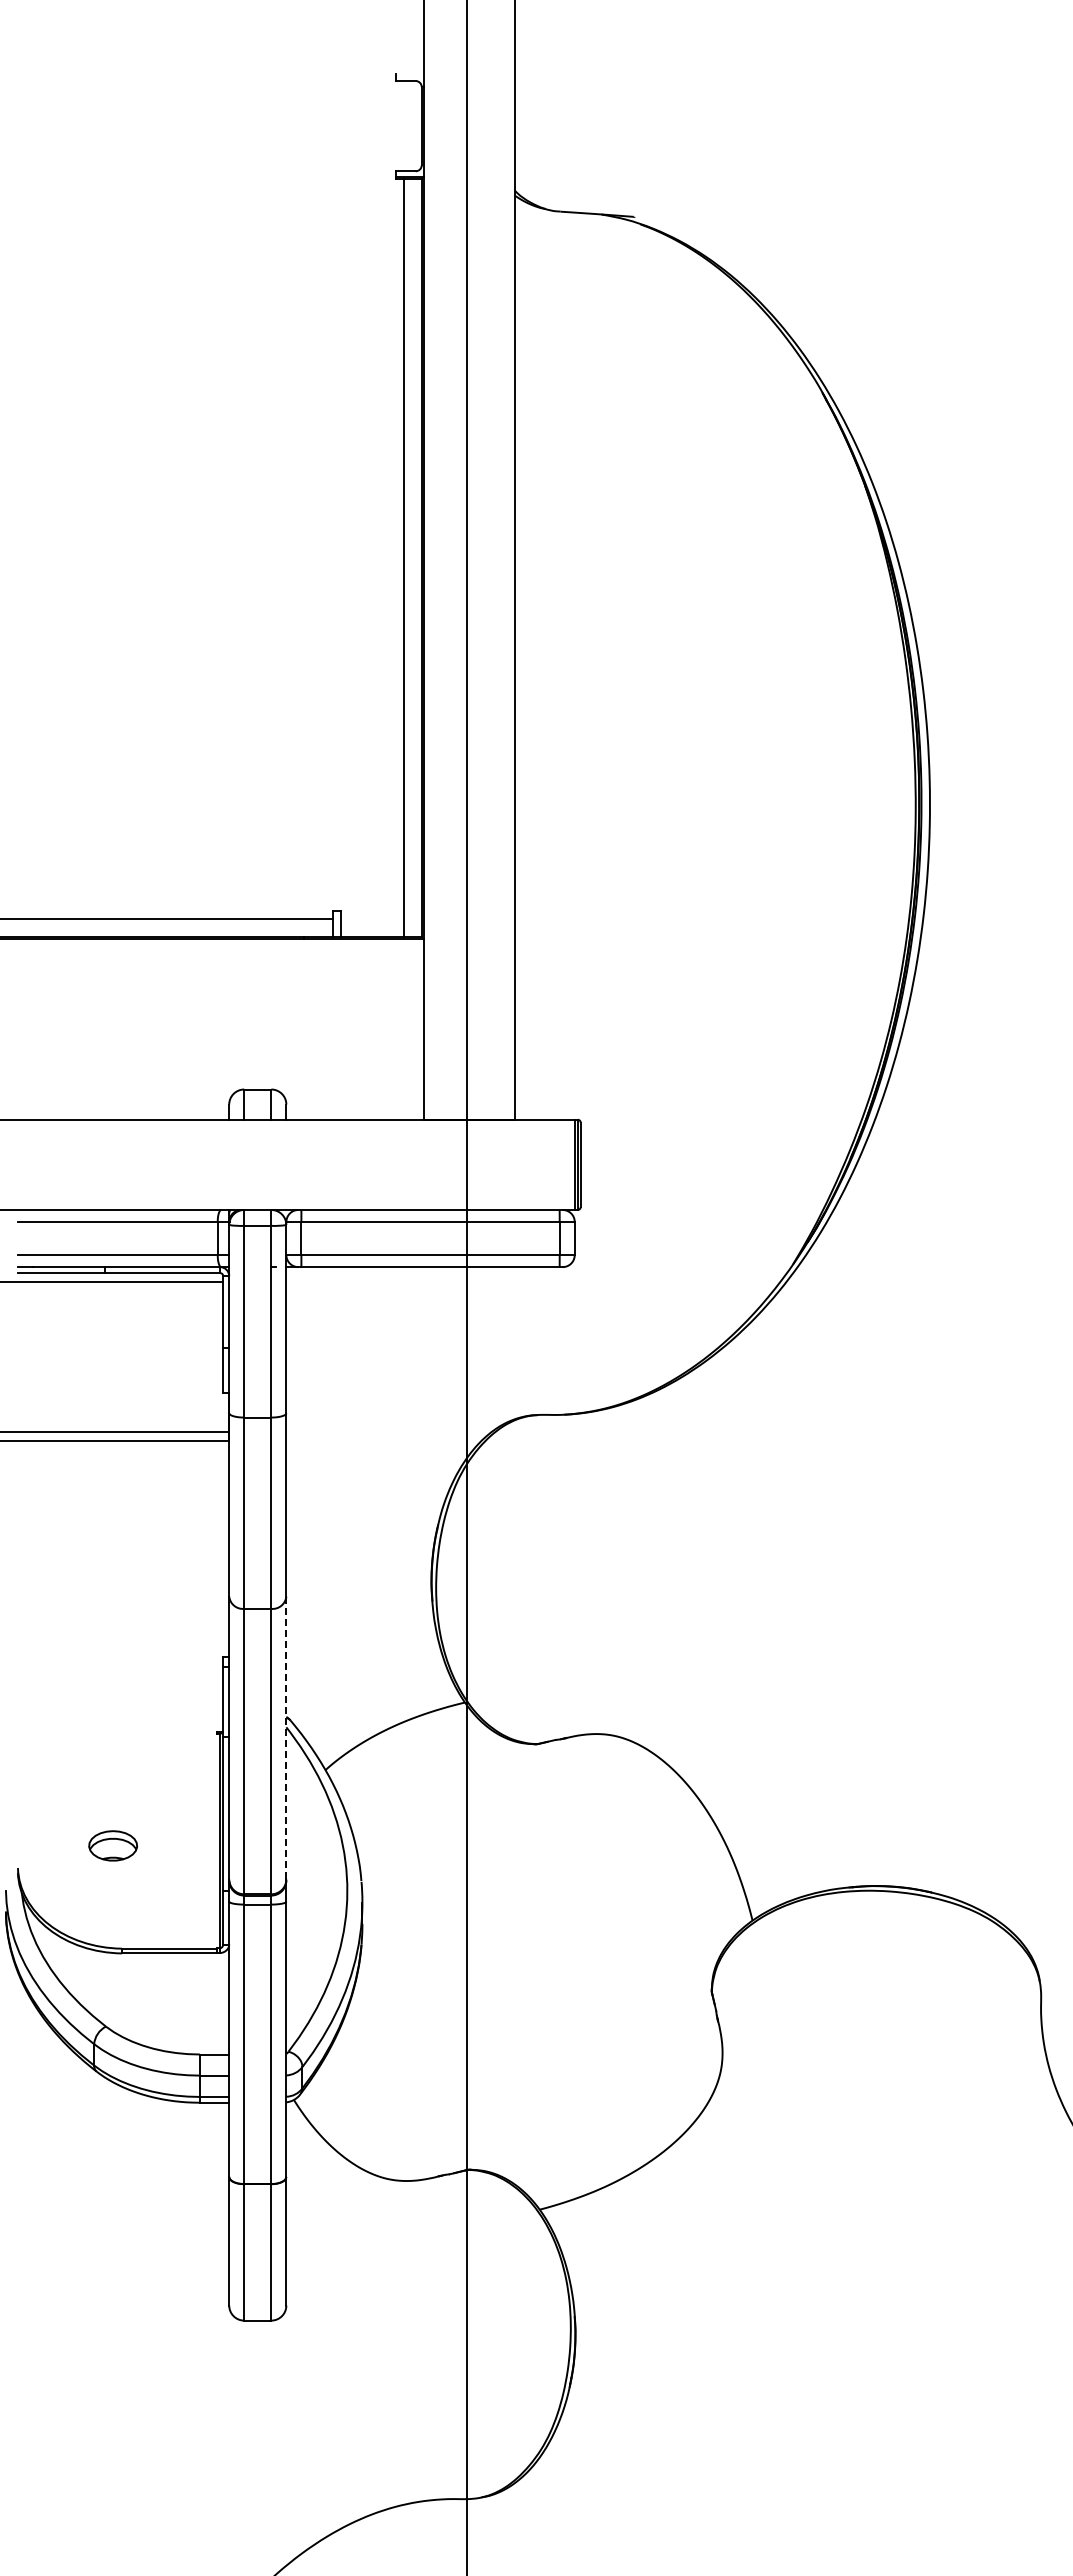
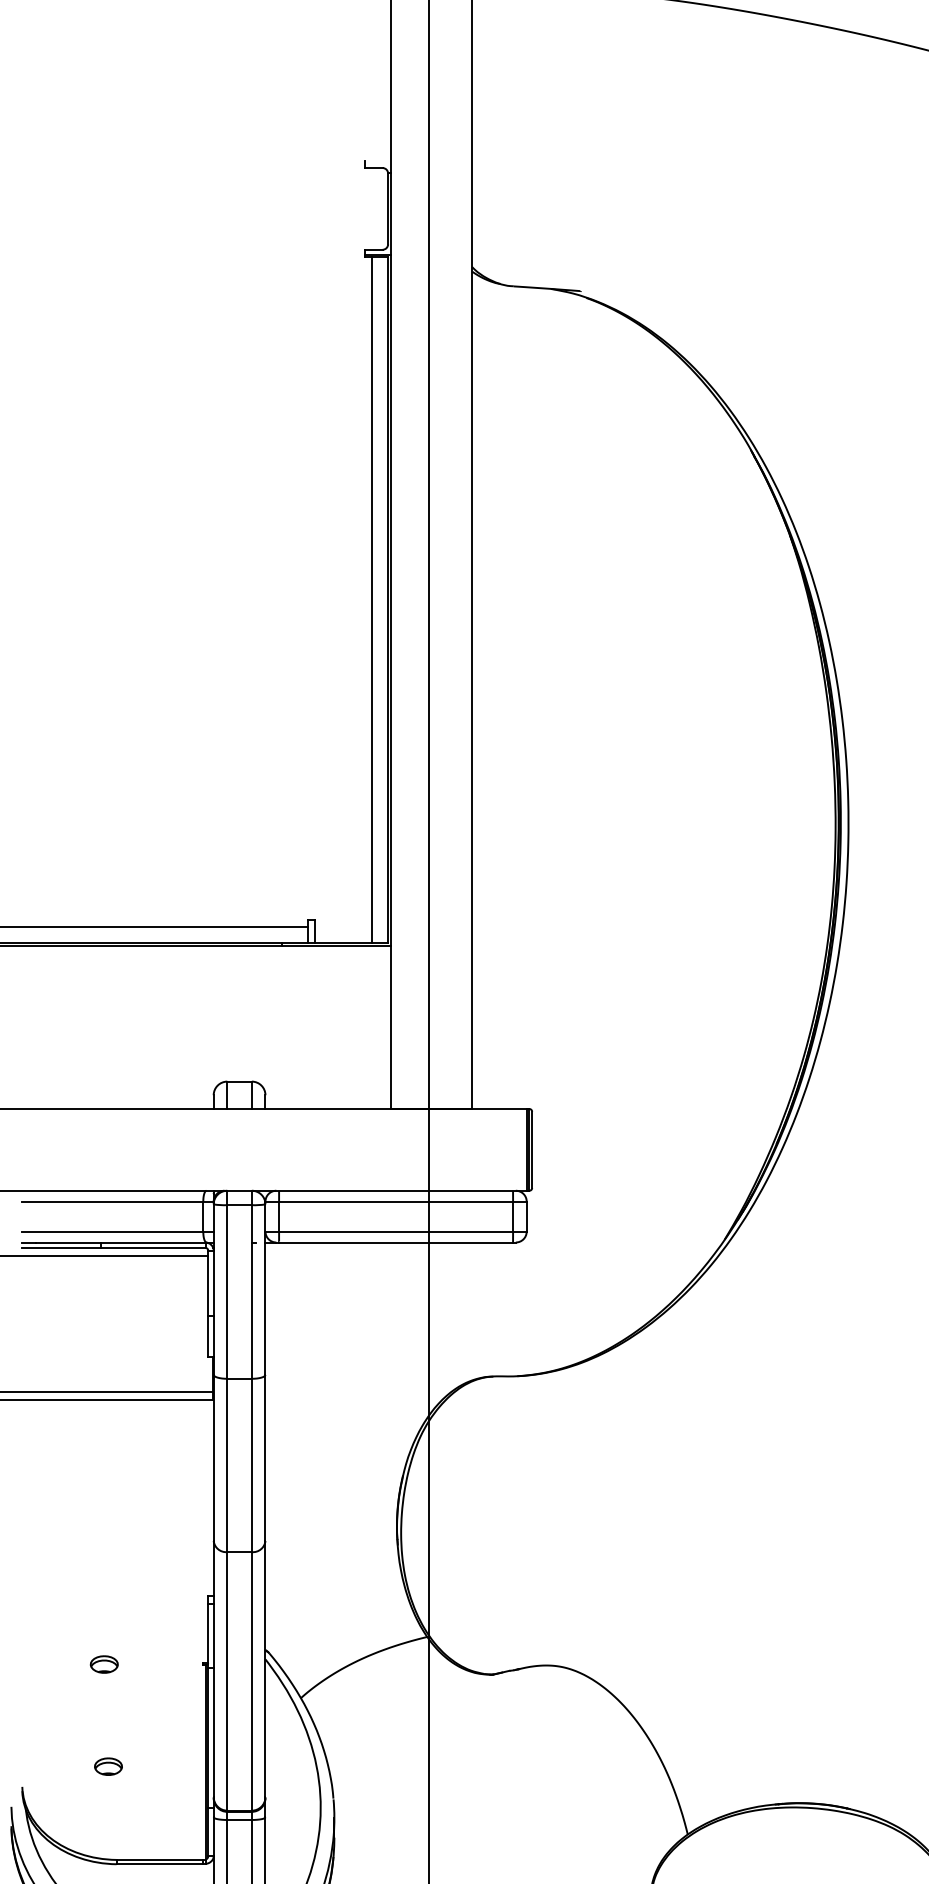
part: (108, 1732) -> (104, 1664), added
line: (286, 1738) -> (265, 1669), dashed -> solid
part: (112, 1845) -> (107, 1766), size x0.62

